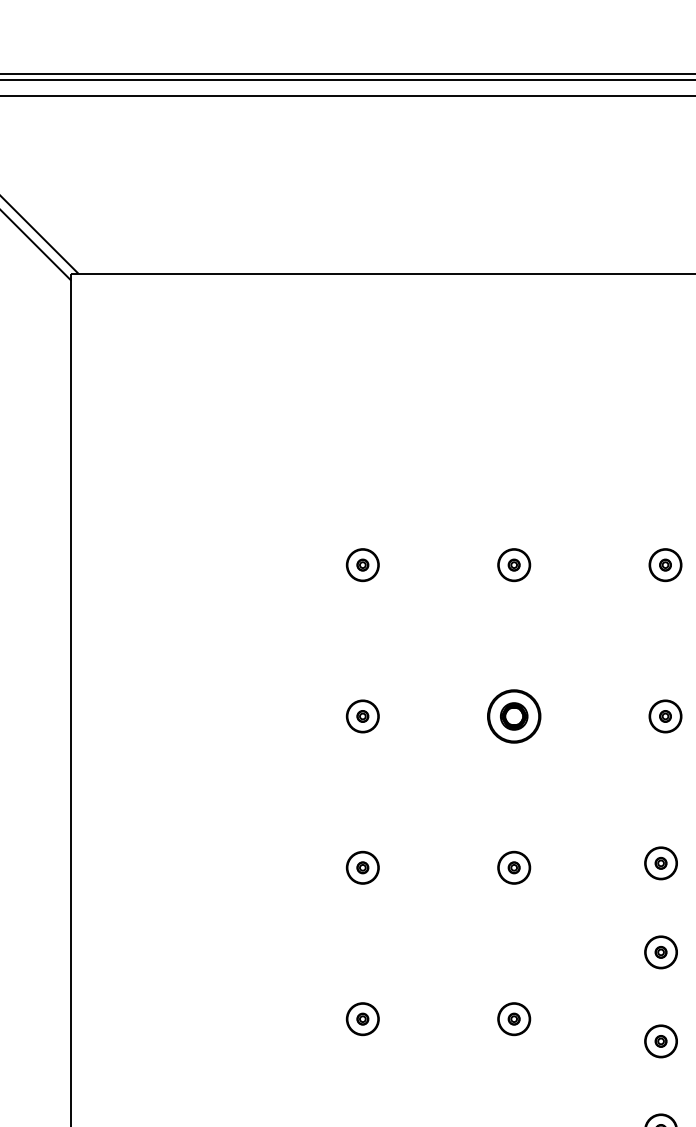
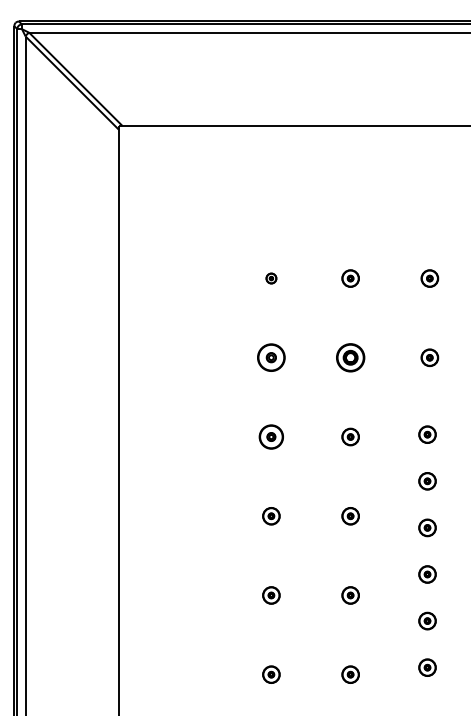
part: (362, 564) -> (271, 278), size x0.6
part: (362, 715) -> (271, 357), size x1.6
part: (362, 866) -> (271, 436), size x1.4

